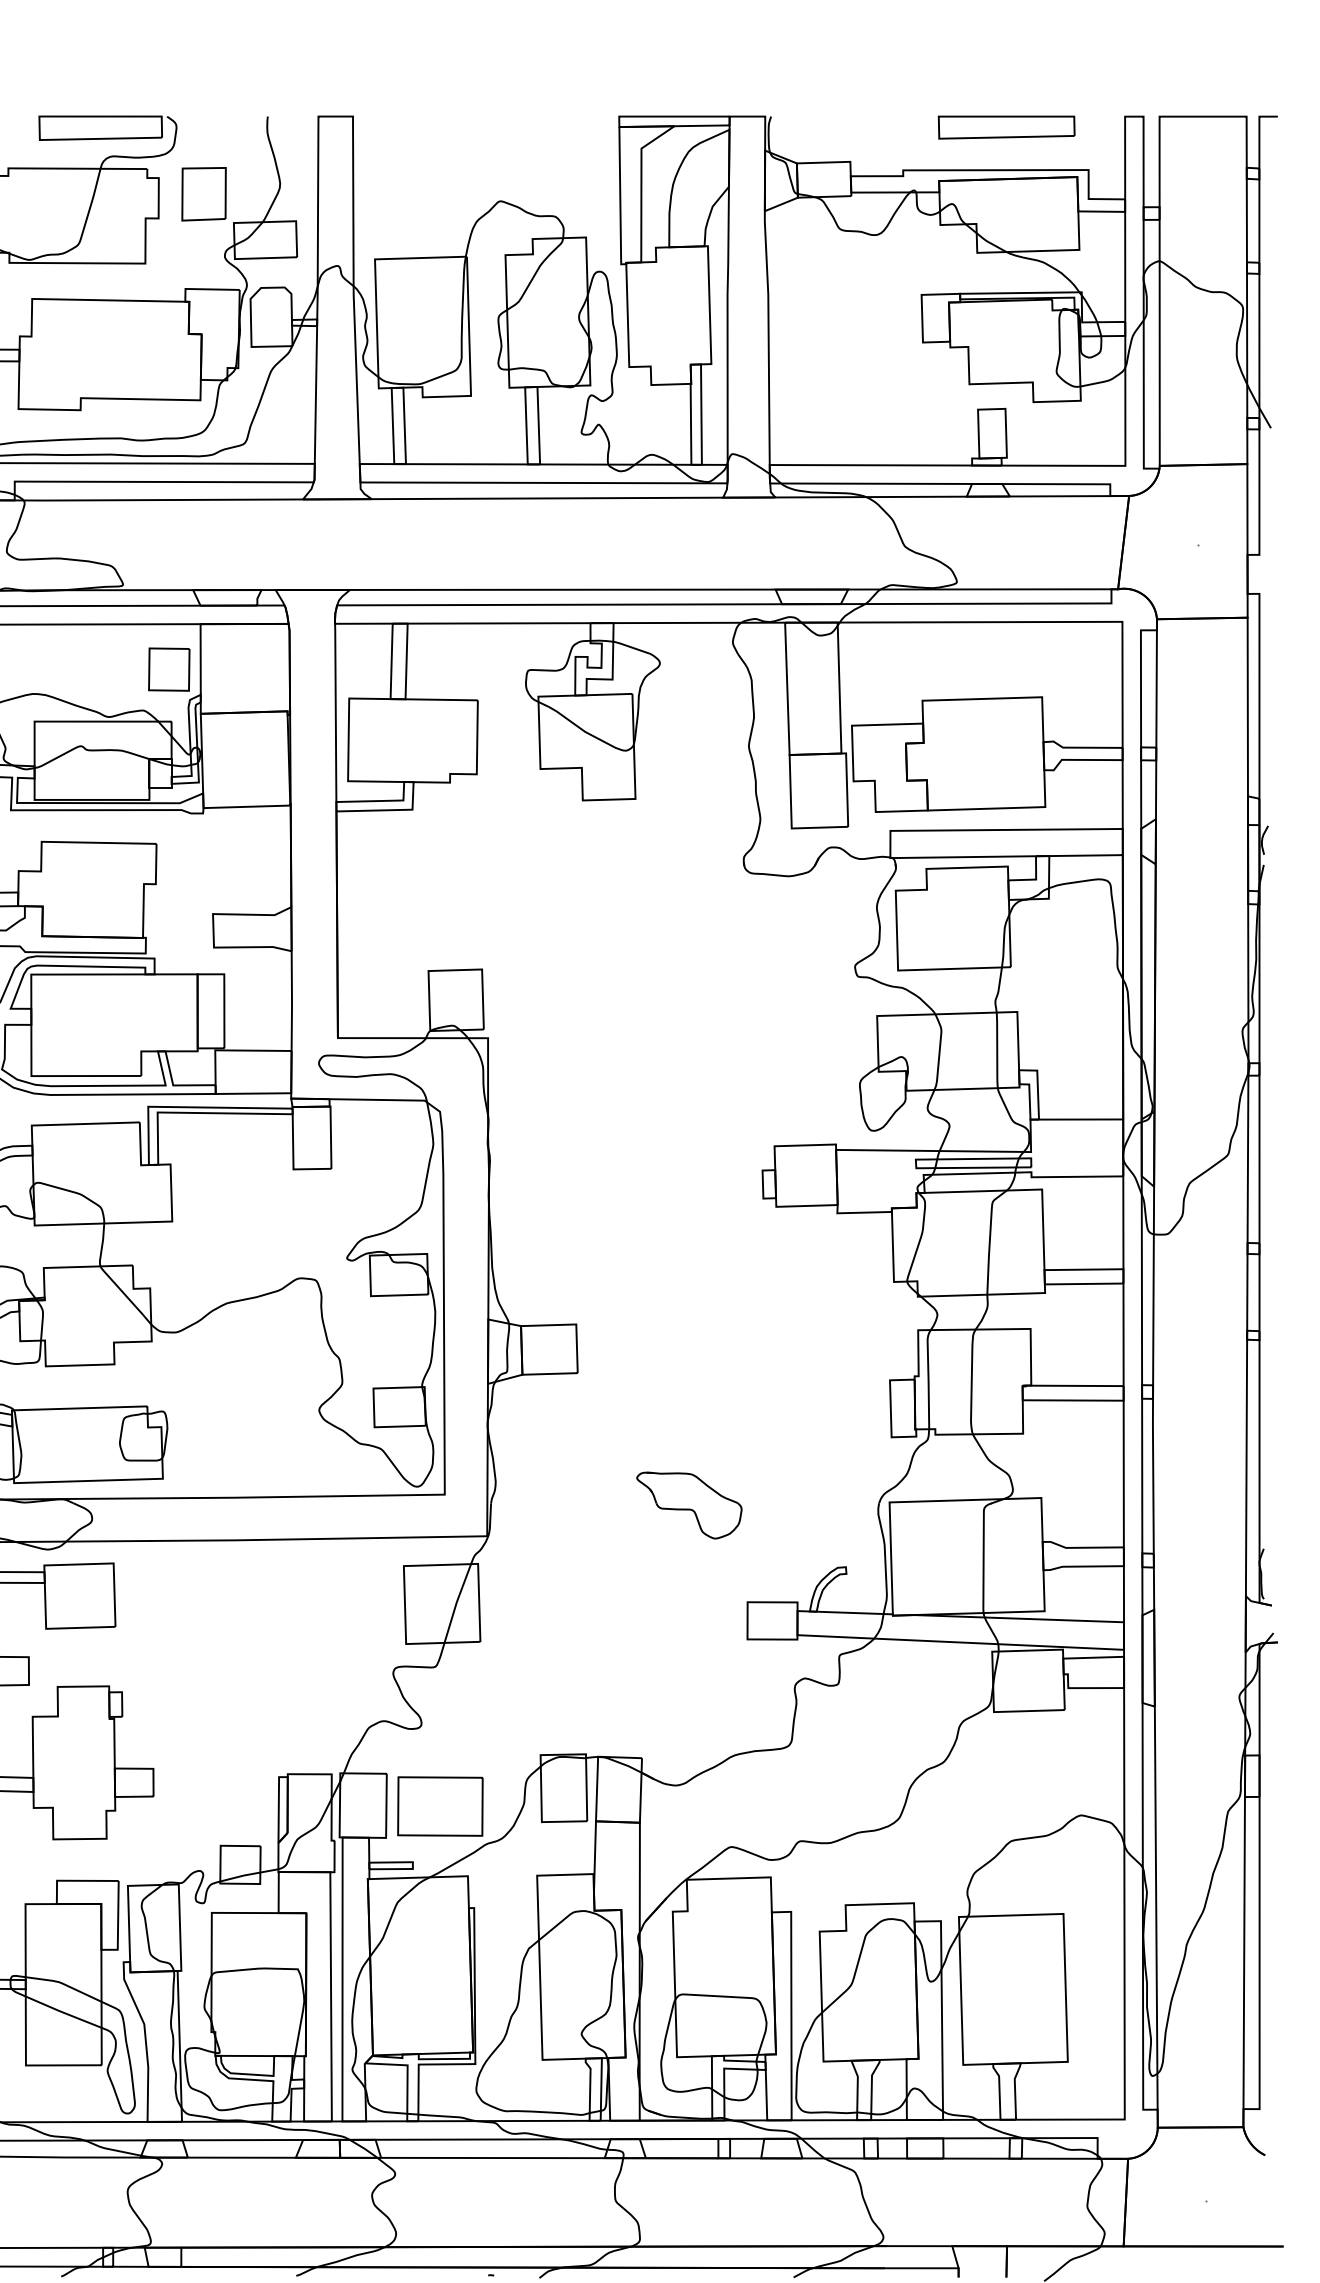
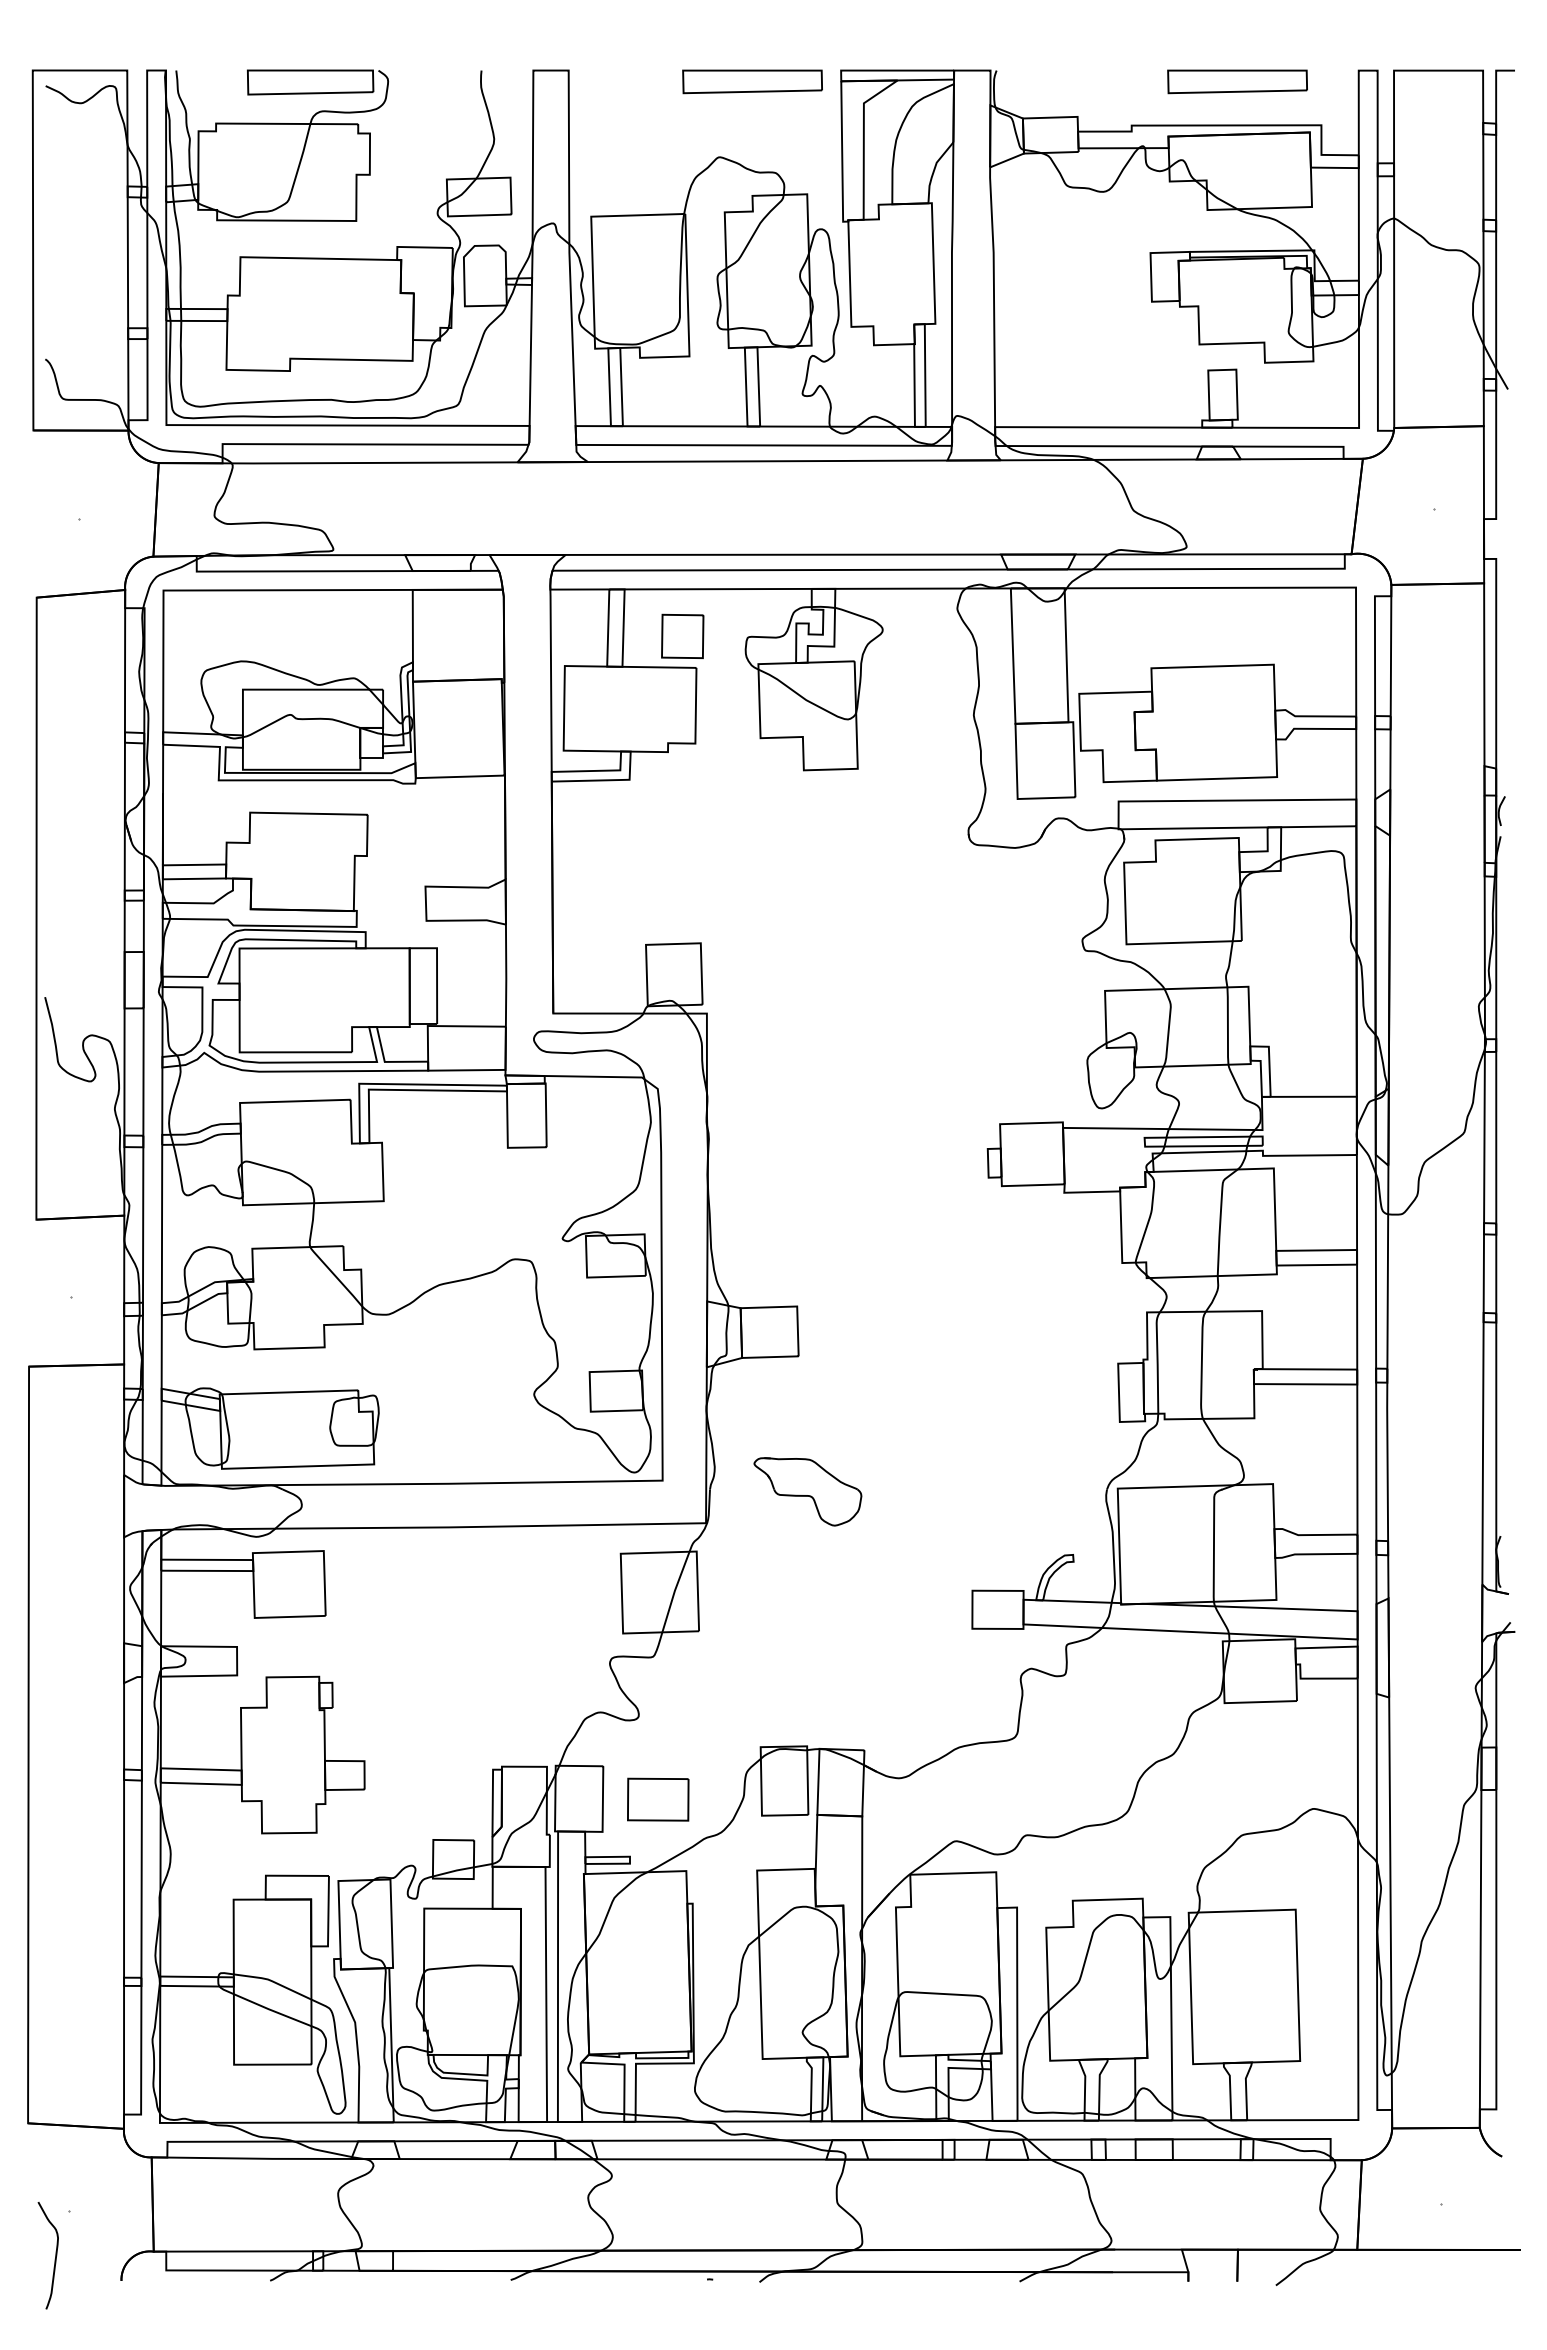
part: (532, 127) -> (752, 81), added
part: (204, 193) -> (416, 149), removed
part: (169, 668) -> (682, 635), moved
part: (688, 1505) -> (807, 1491), moved
part: (440, 1806) -> (658, 1799), size x0.7

